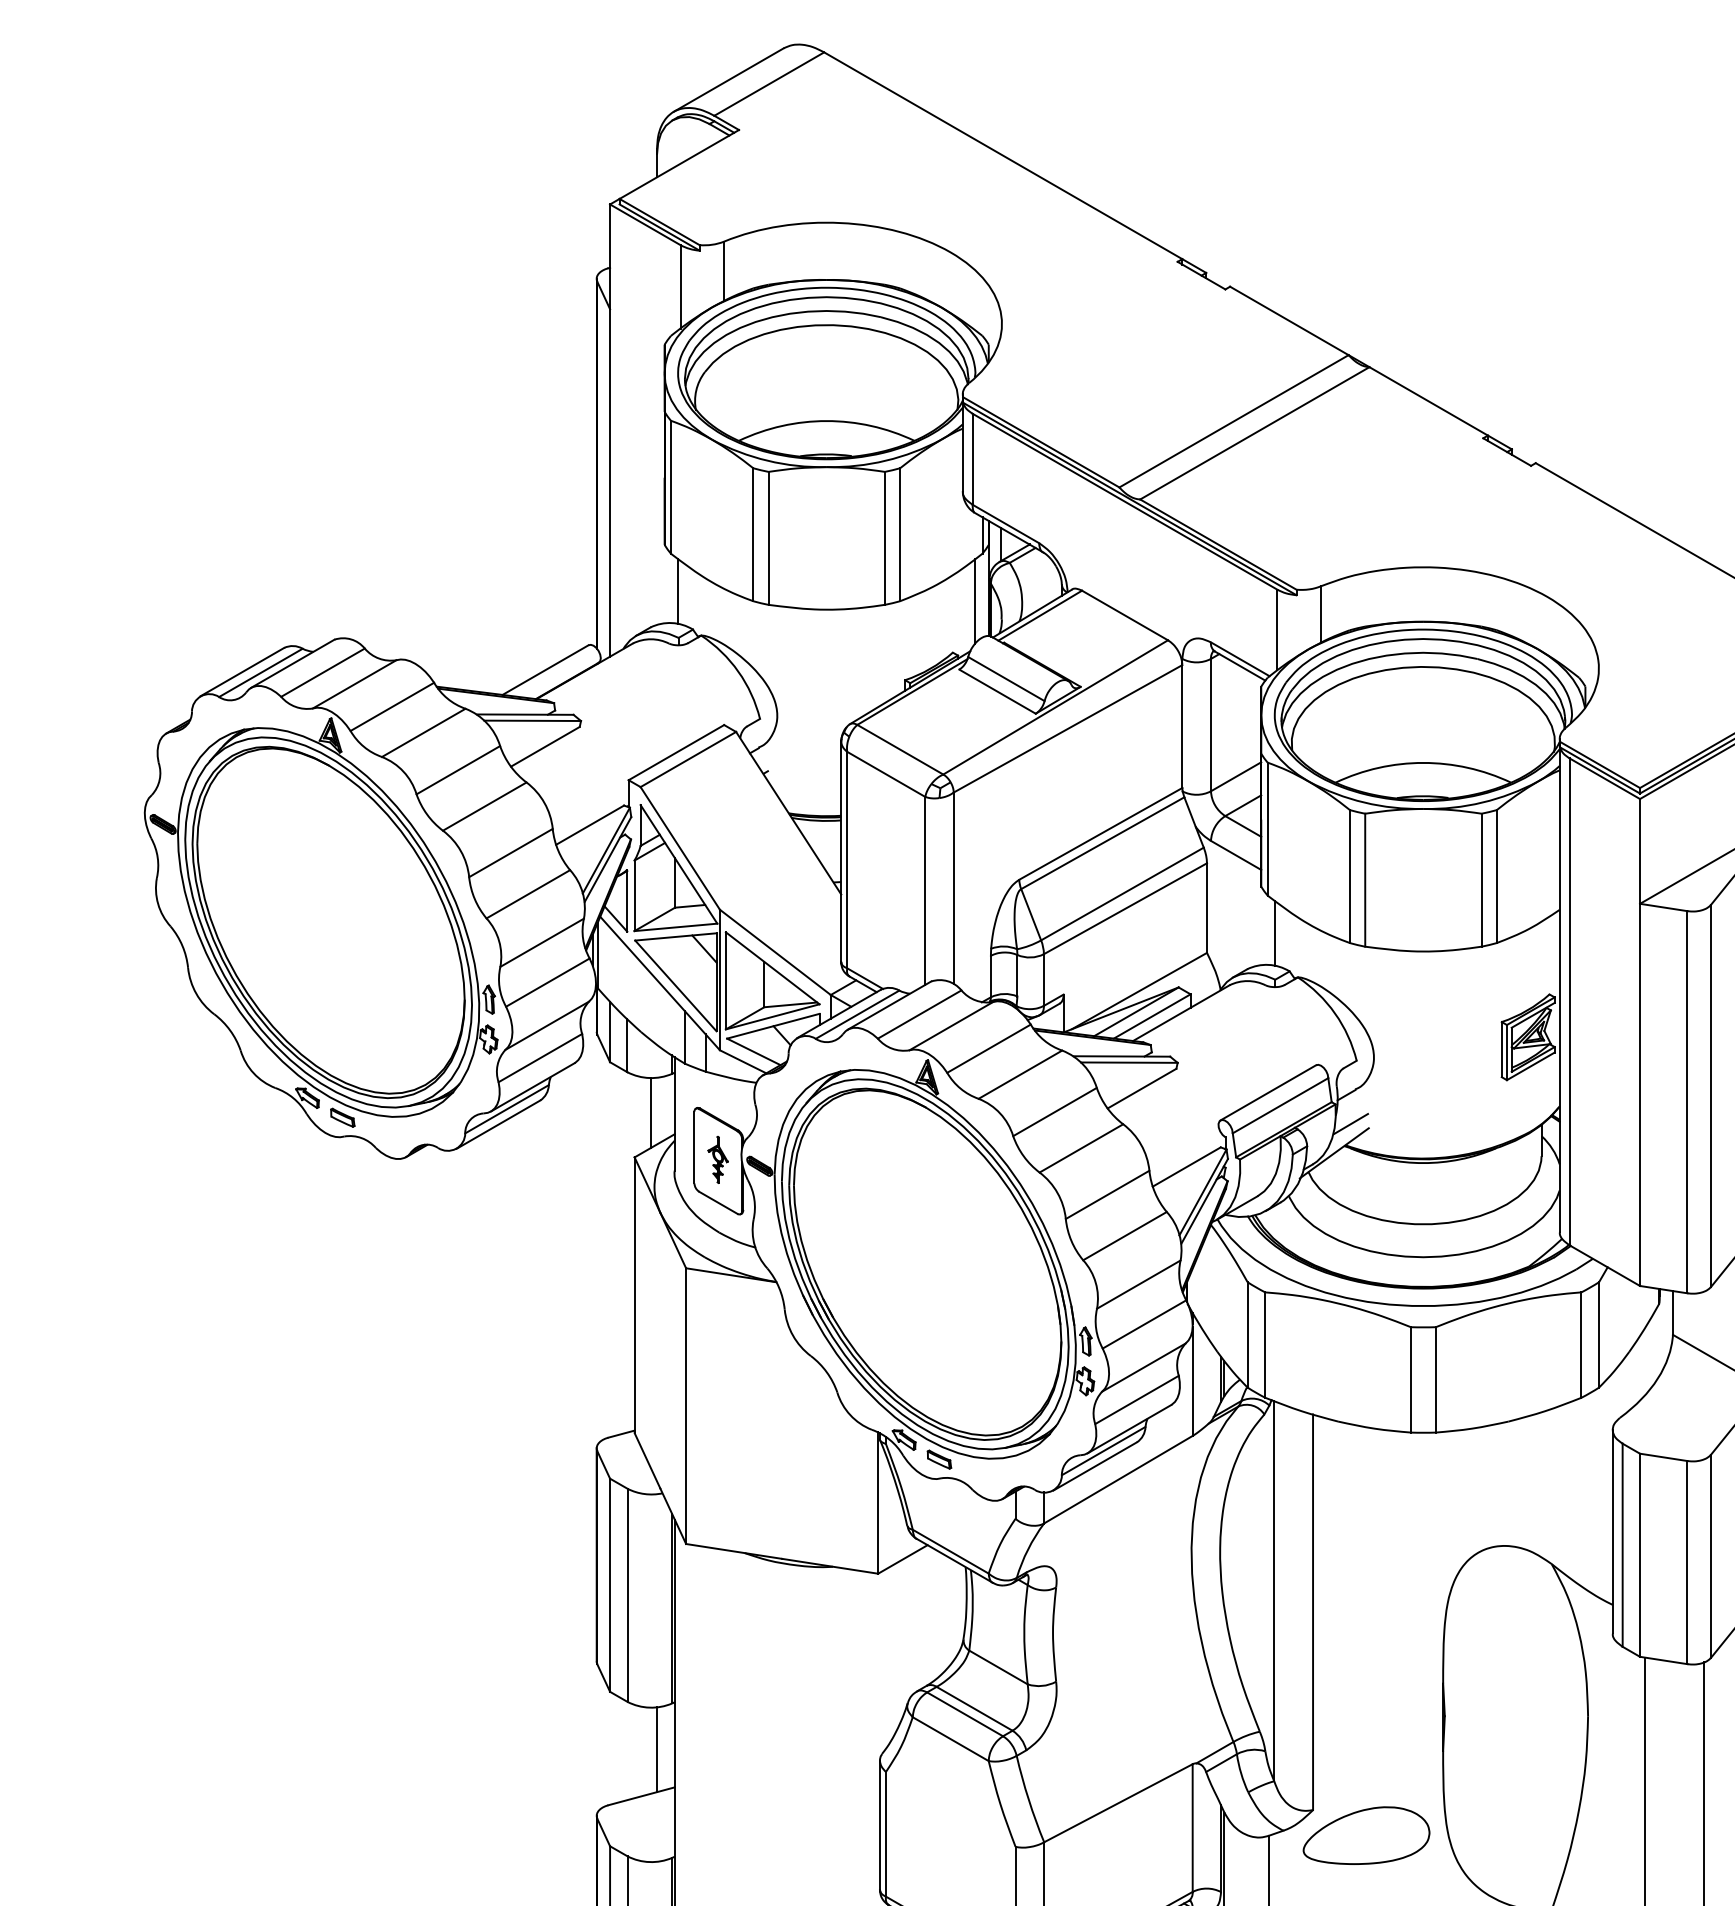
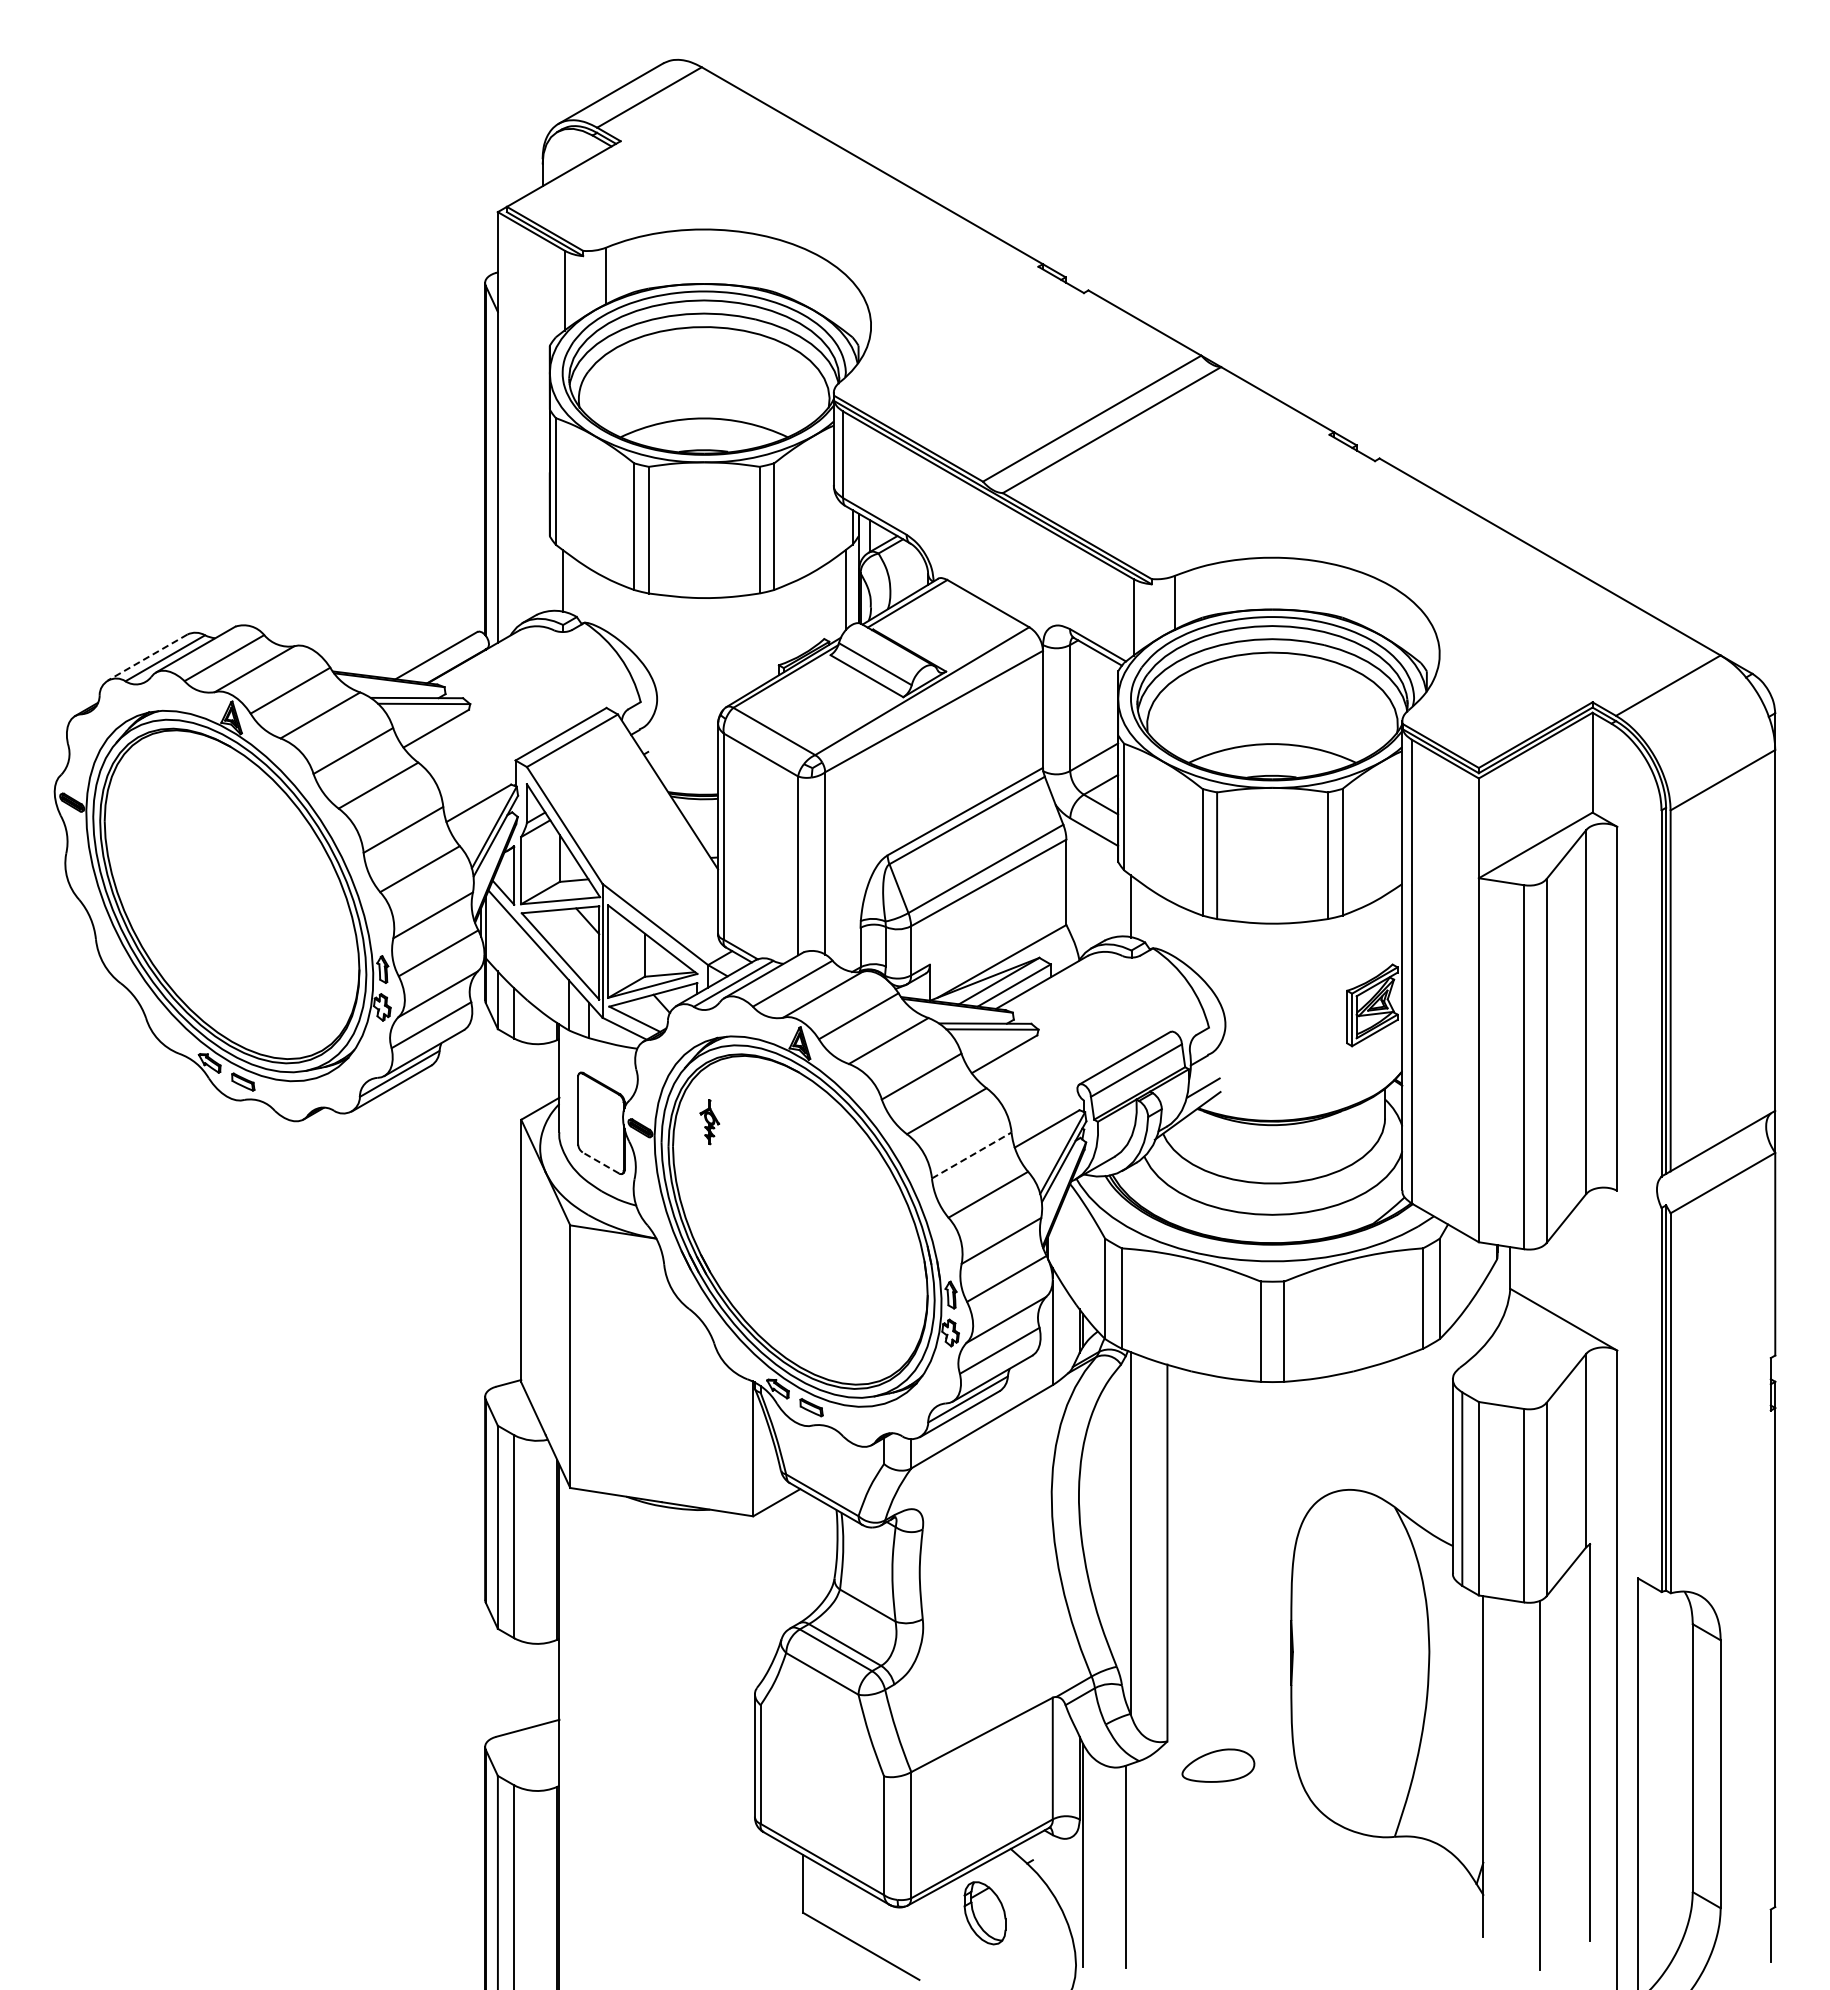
line: (242, 672) -> (147, 657), solid -> dashed
line: (650, 1113) -> (536, 1077), removed
part: (717, 1160) -> (709, 1122), moved
line: (1107, 1194) -> (971, 1155), solid -> dashed
line: (717, 1202) -> (600, 1162), solid -> dashed
line: (656, 1749) -> (542, 1683), removed
part: (1366, 1835) -> (1218, 1765), size x0.6

